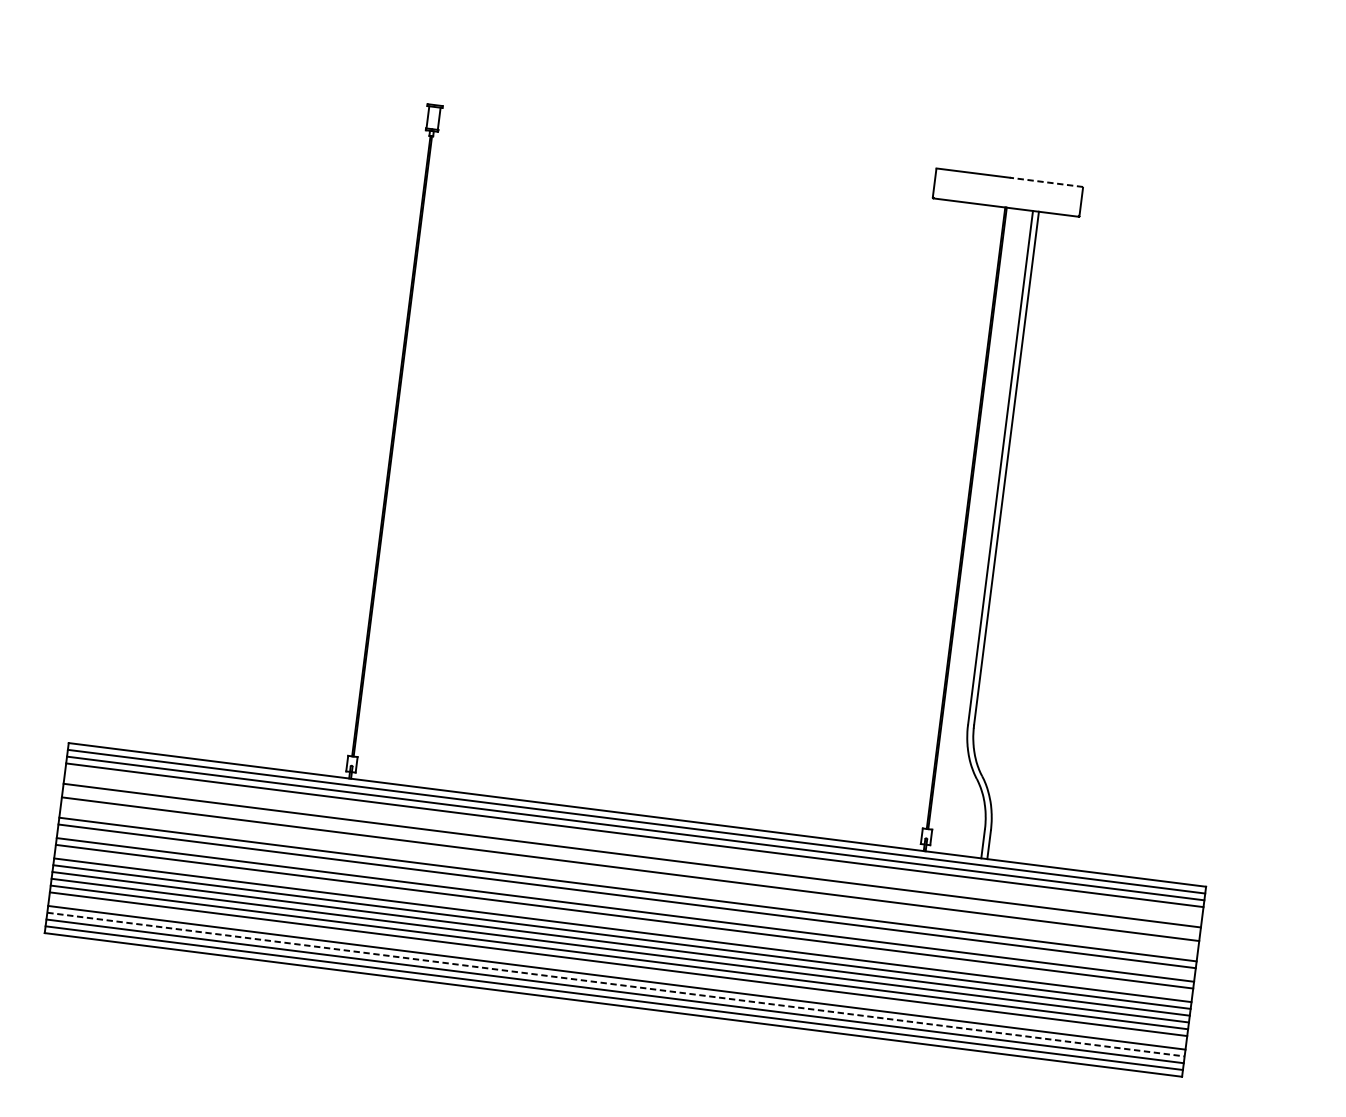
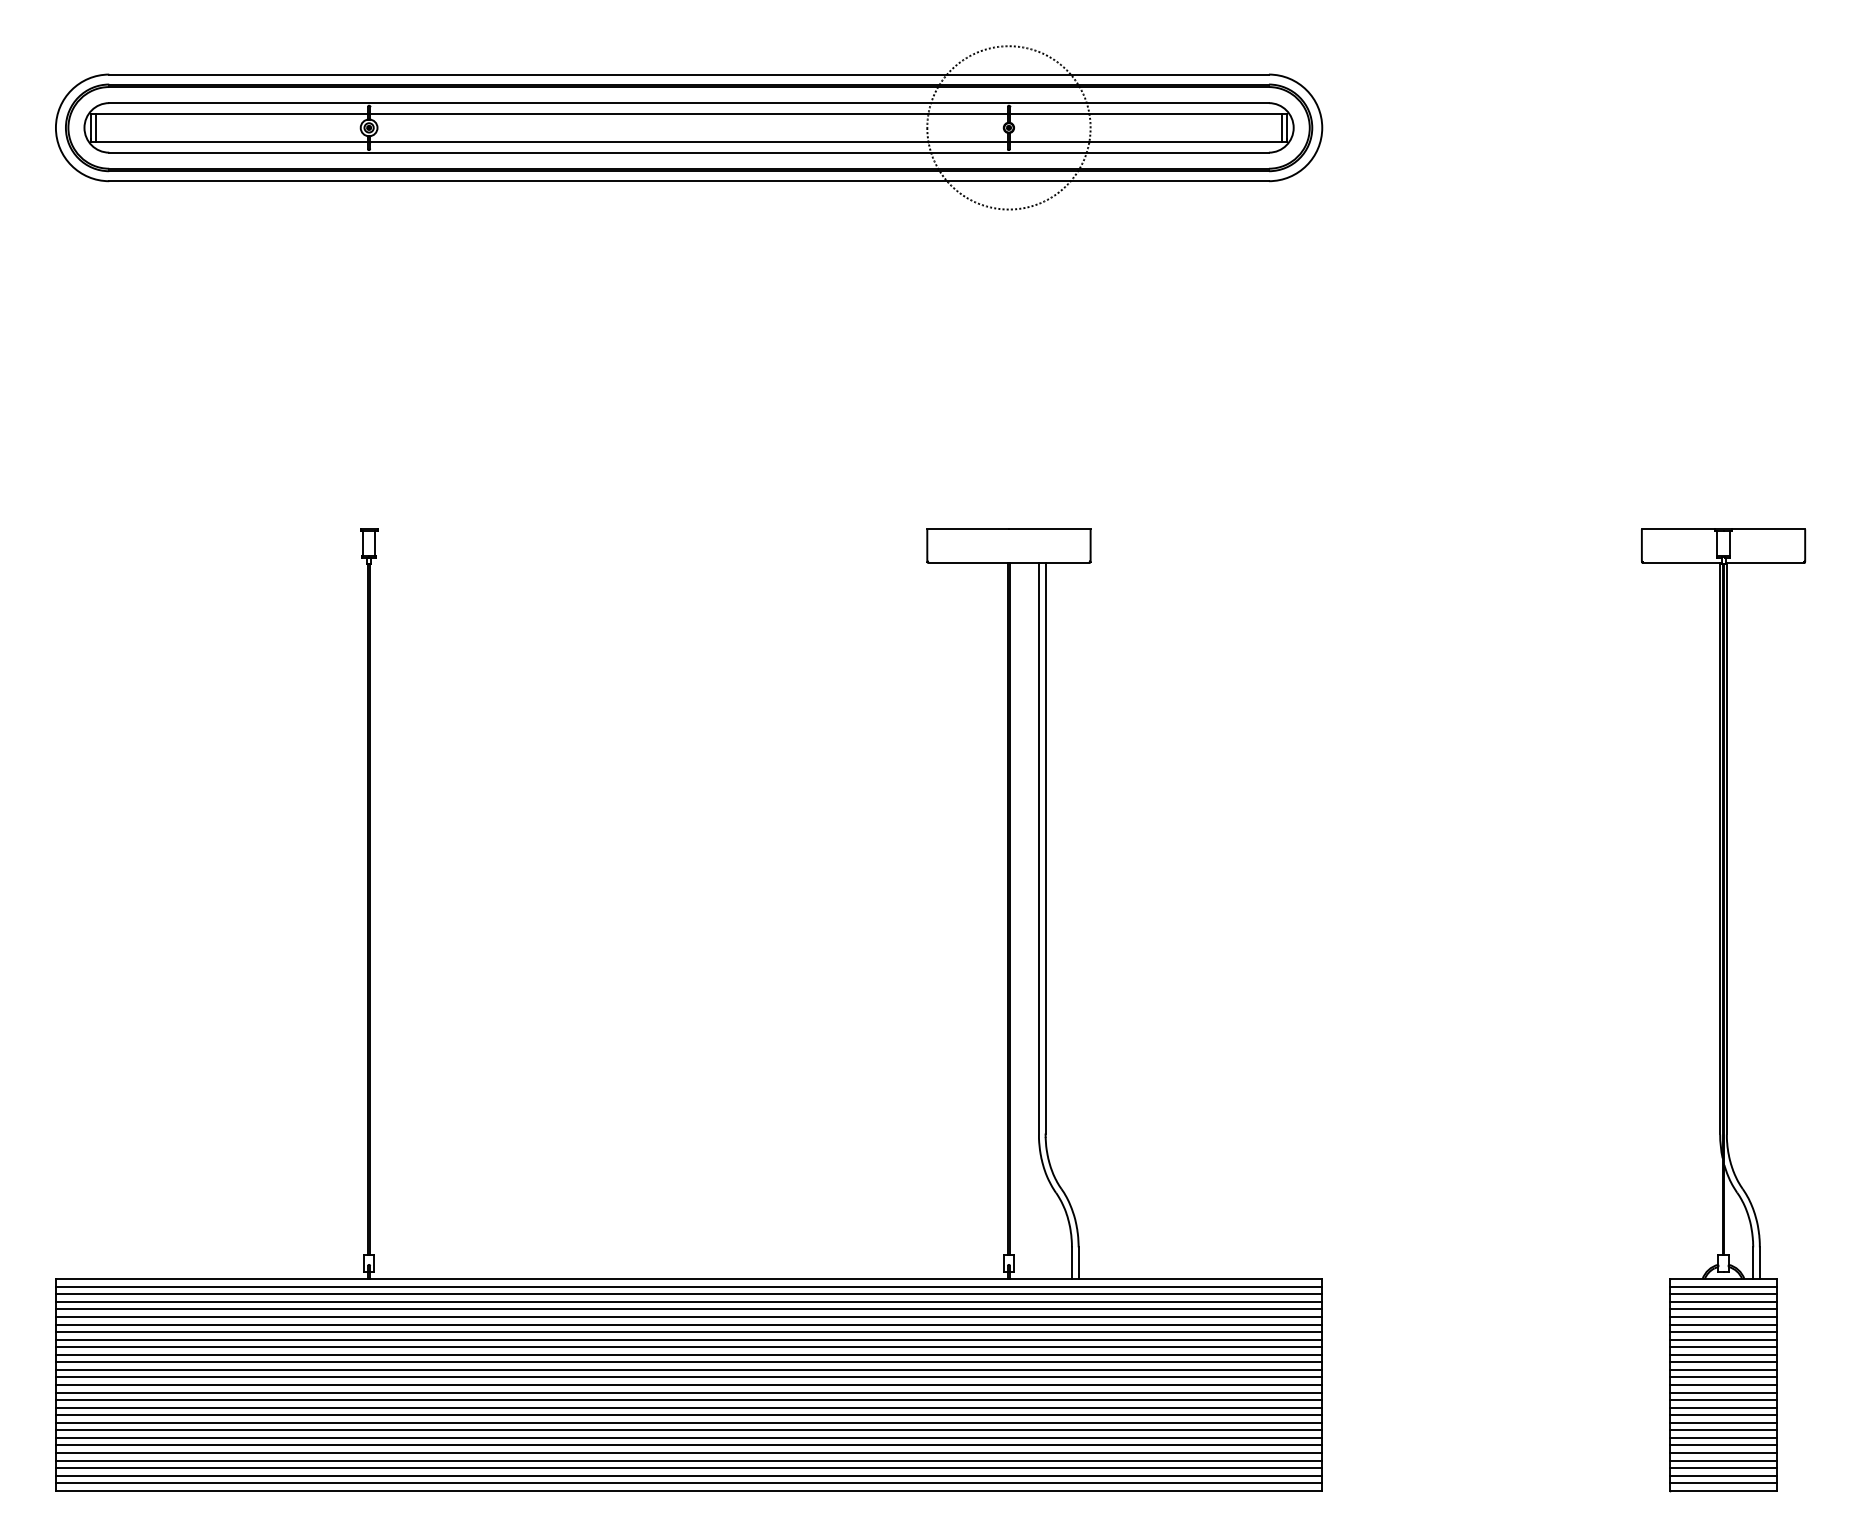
line: (1046, 182) -> (1049, 529), dashed -> solid
line: (633, 842) -> (688, 1309), added
line: (632, 848) -> (688, 1316), added
line: (630, 862) -> (688, 1332), added
line: (629, 876) -> (688, 1347), added
line: (628, 882) -> (688, 1354), added
line: (625, 903) -> (688, 1377), added
line: (623, 923) -> (688, 1400), added
line: (617, 971) -> (688, 1453), added
line: (616, 984) -> (689, 1468), dashed -> solid

